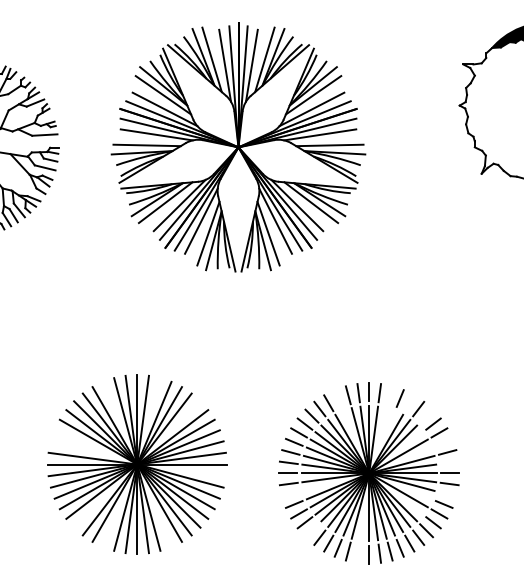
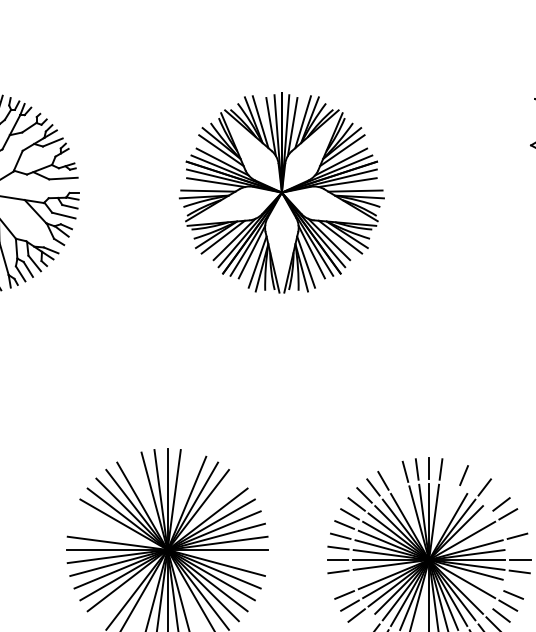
part: (238, 147) -> (281, 192), size x0.71

